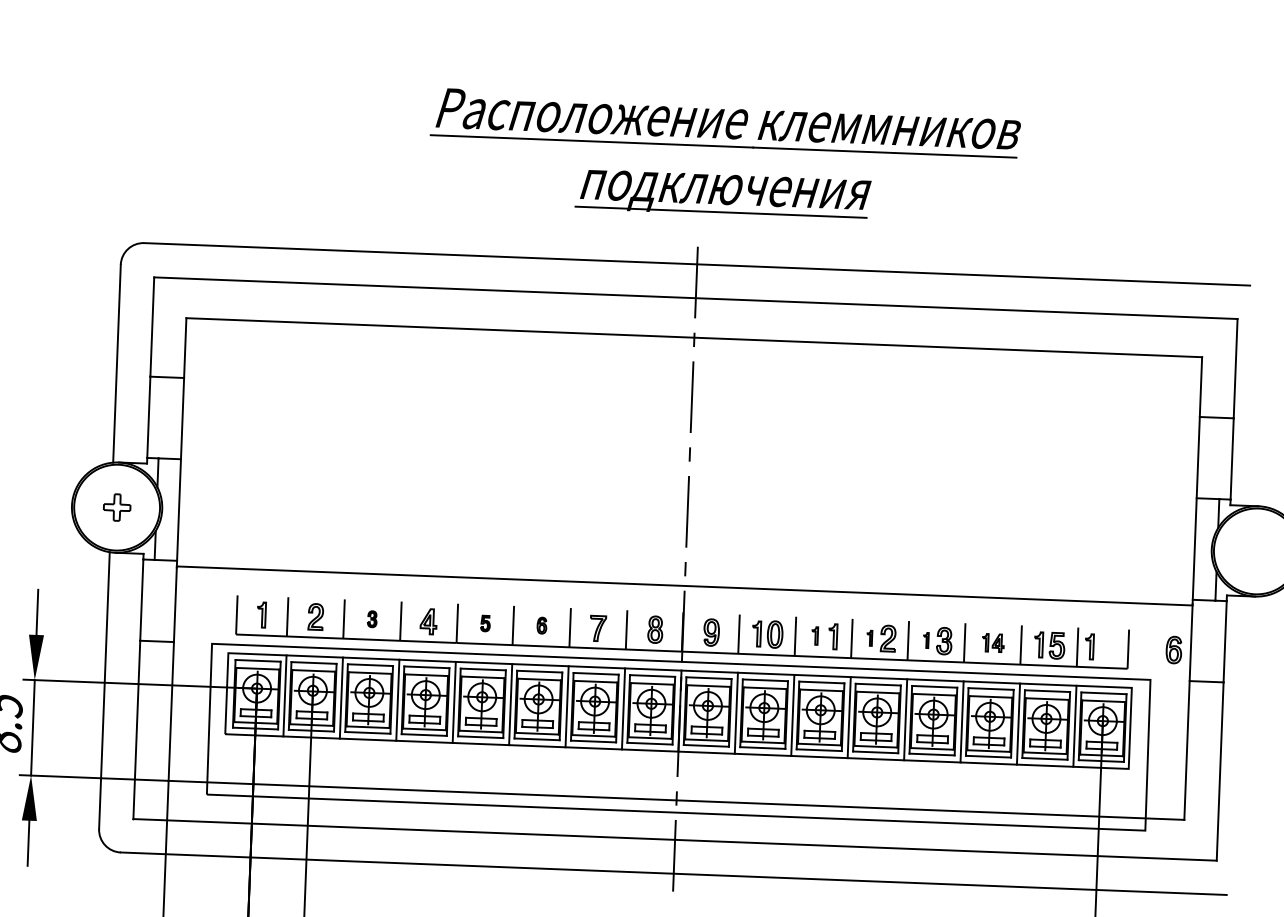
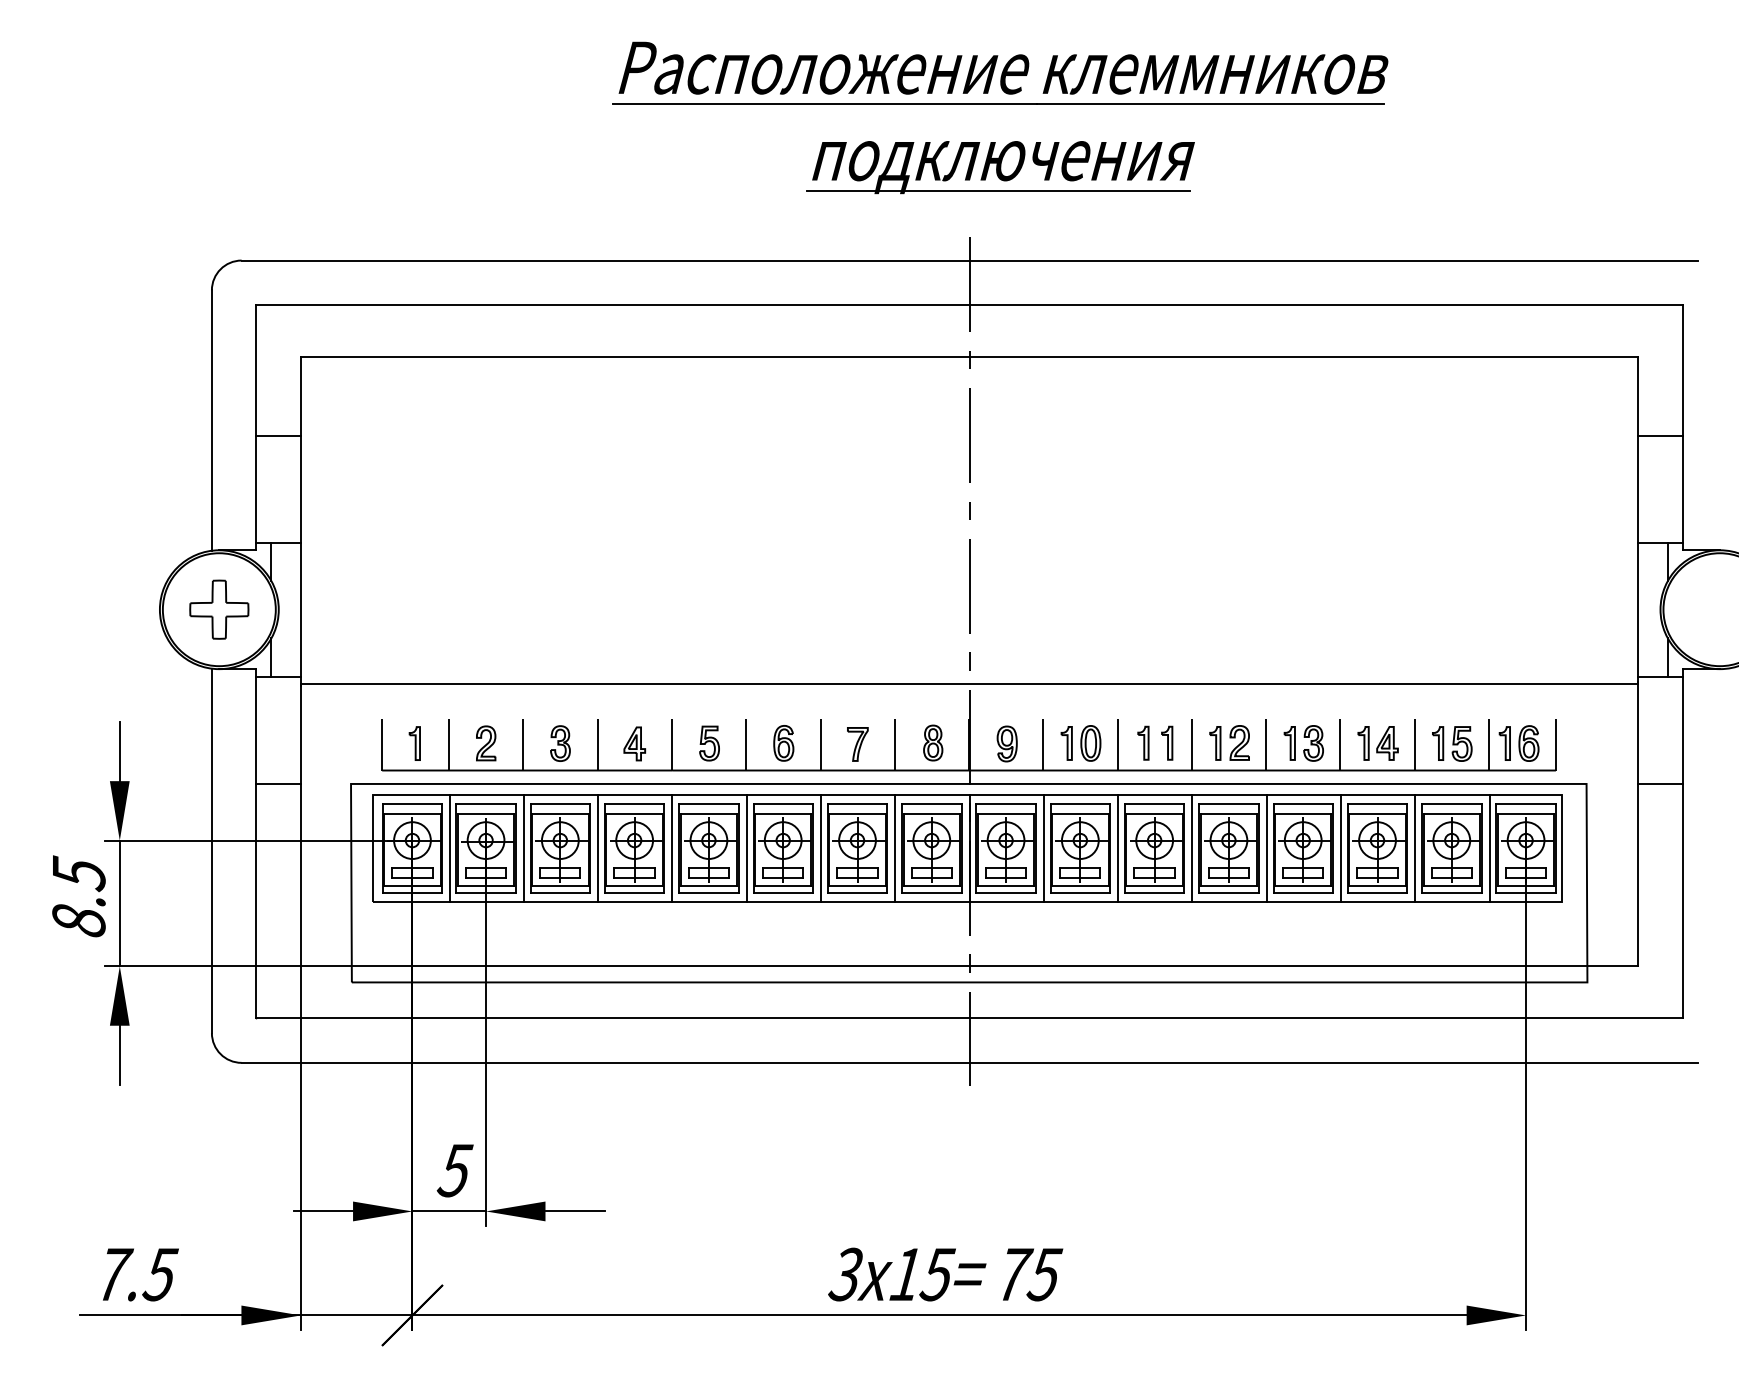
part: (117, 507) -> (219, 609), size x1.67
part: (372, 619) -> (560, 743), size x1.67
part: (485, 623) -> (709, 743), size x1.67
part: (541, 625) -> (783, 743), size x1.67
part: (815, 635) -> (1143, 742), size x1.43
part: (869, 638) -> (1215, 743), size x1.67
part: (926, 640) -> (1289, 743), size x1.67
part: (992, 643) -> (1377, 743), size x1.43
part: (1173, 649) -> (1528, 743), moved

